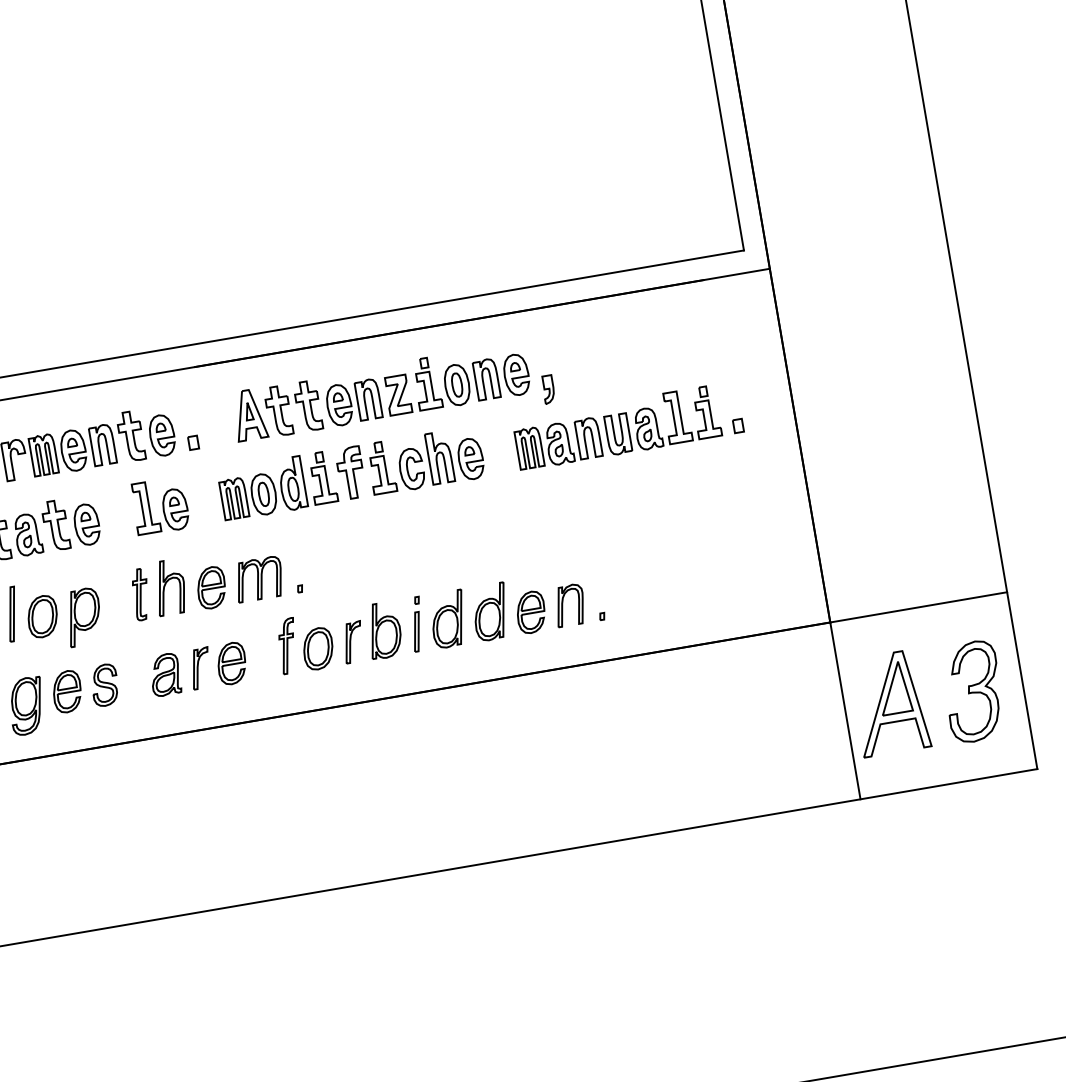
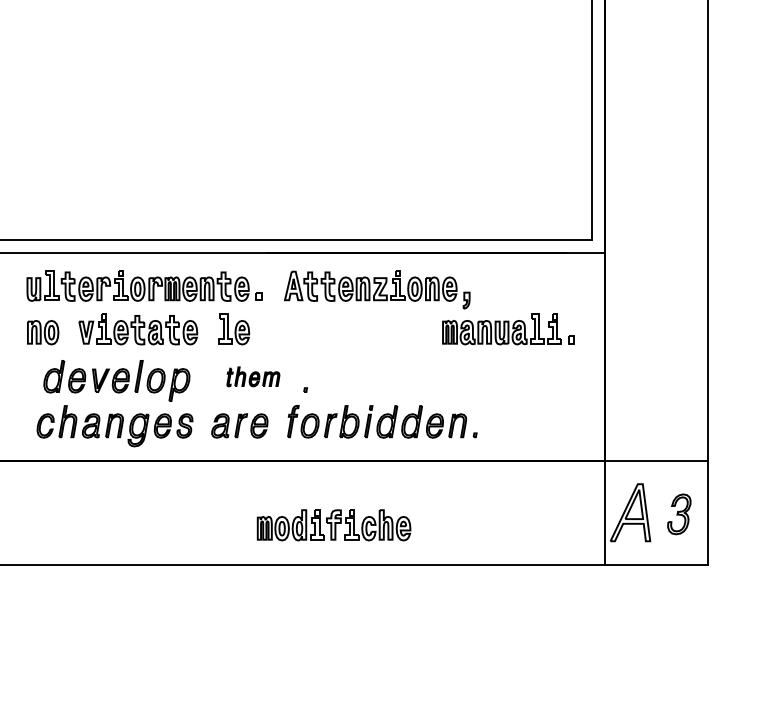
part: (350, 474) -> (333, 525), moved
part: (207, 580) -> (253, 376), size x0.6
part: (973, 692) -> (679, 514), size x0.7

